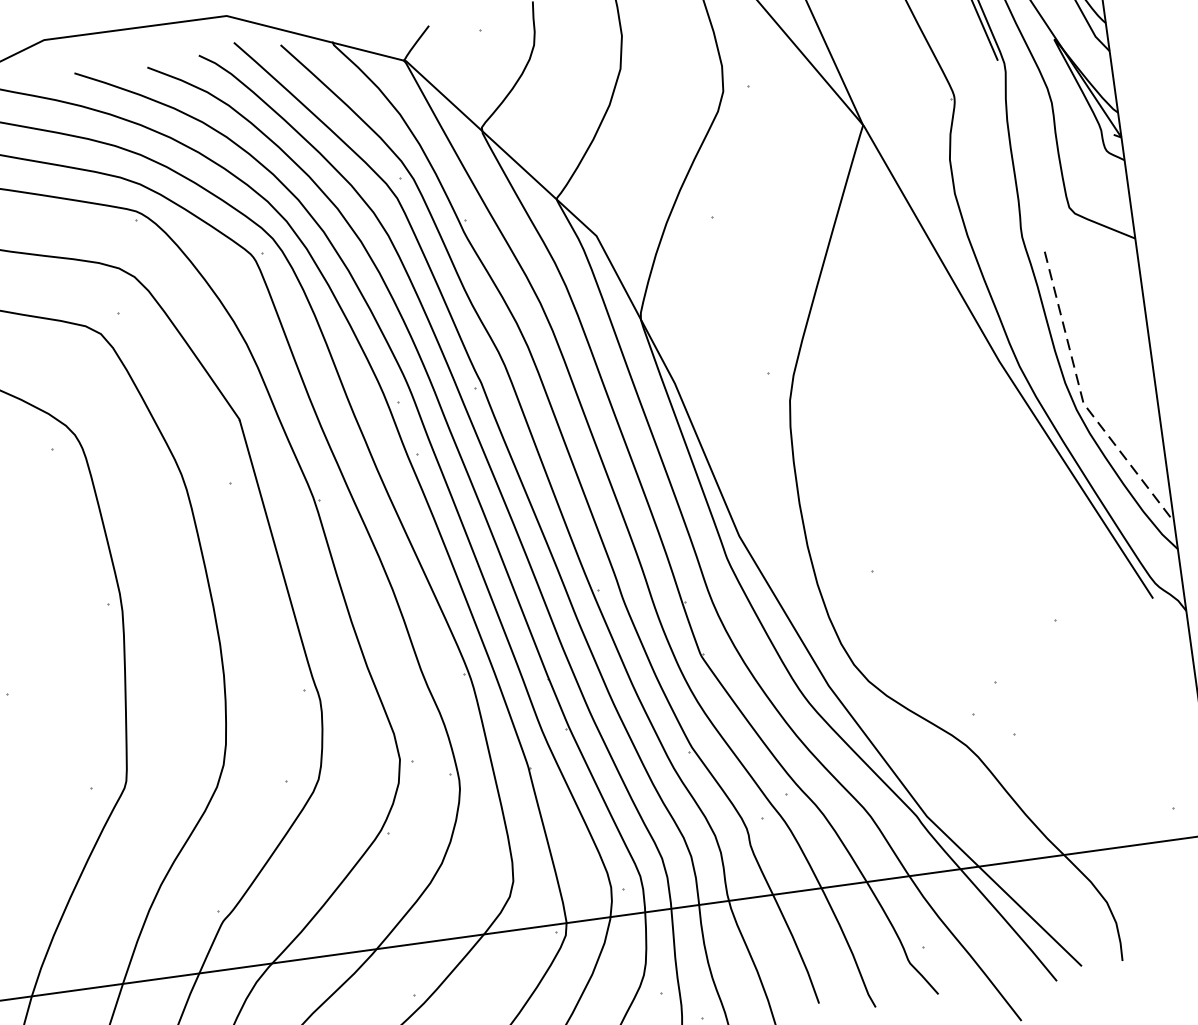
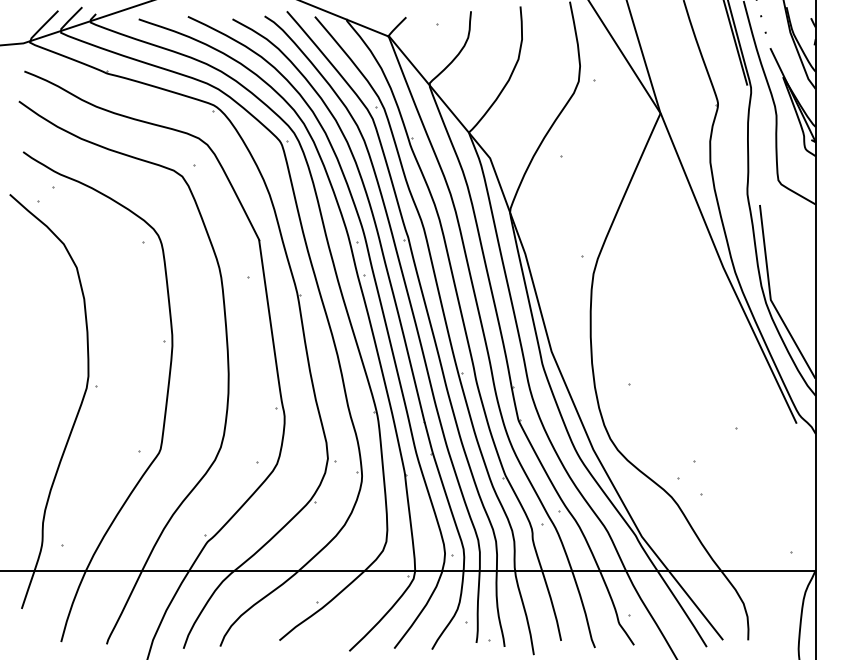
line: (1082, 402) -> (770, 299), dashed -> solid

